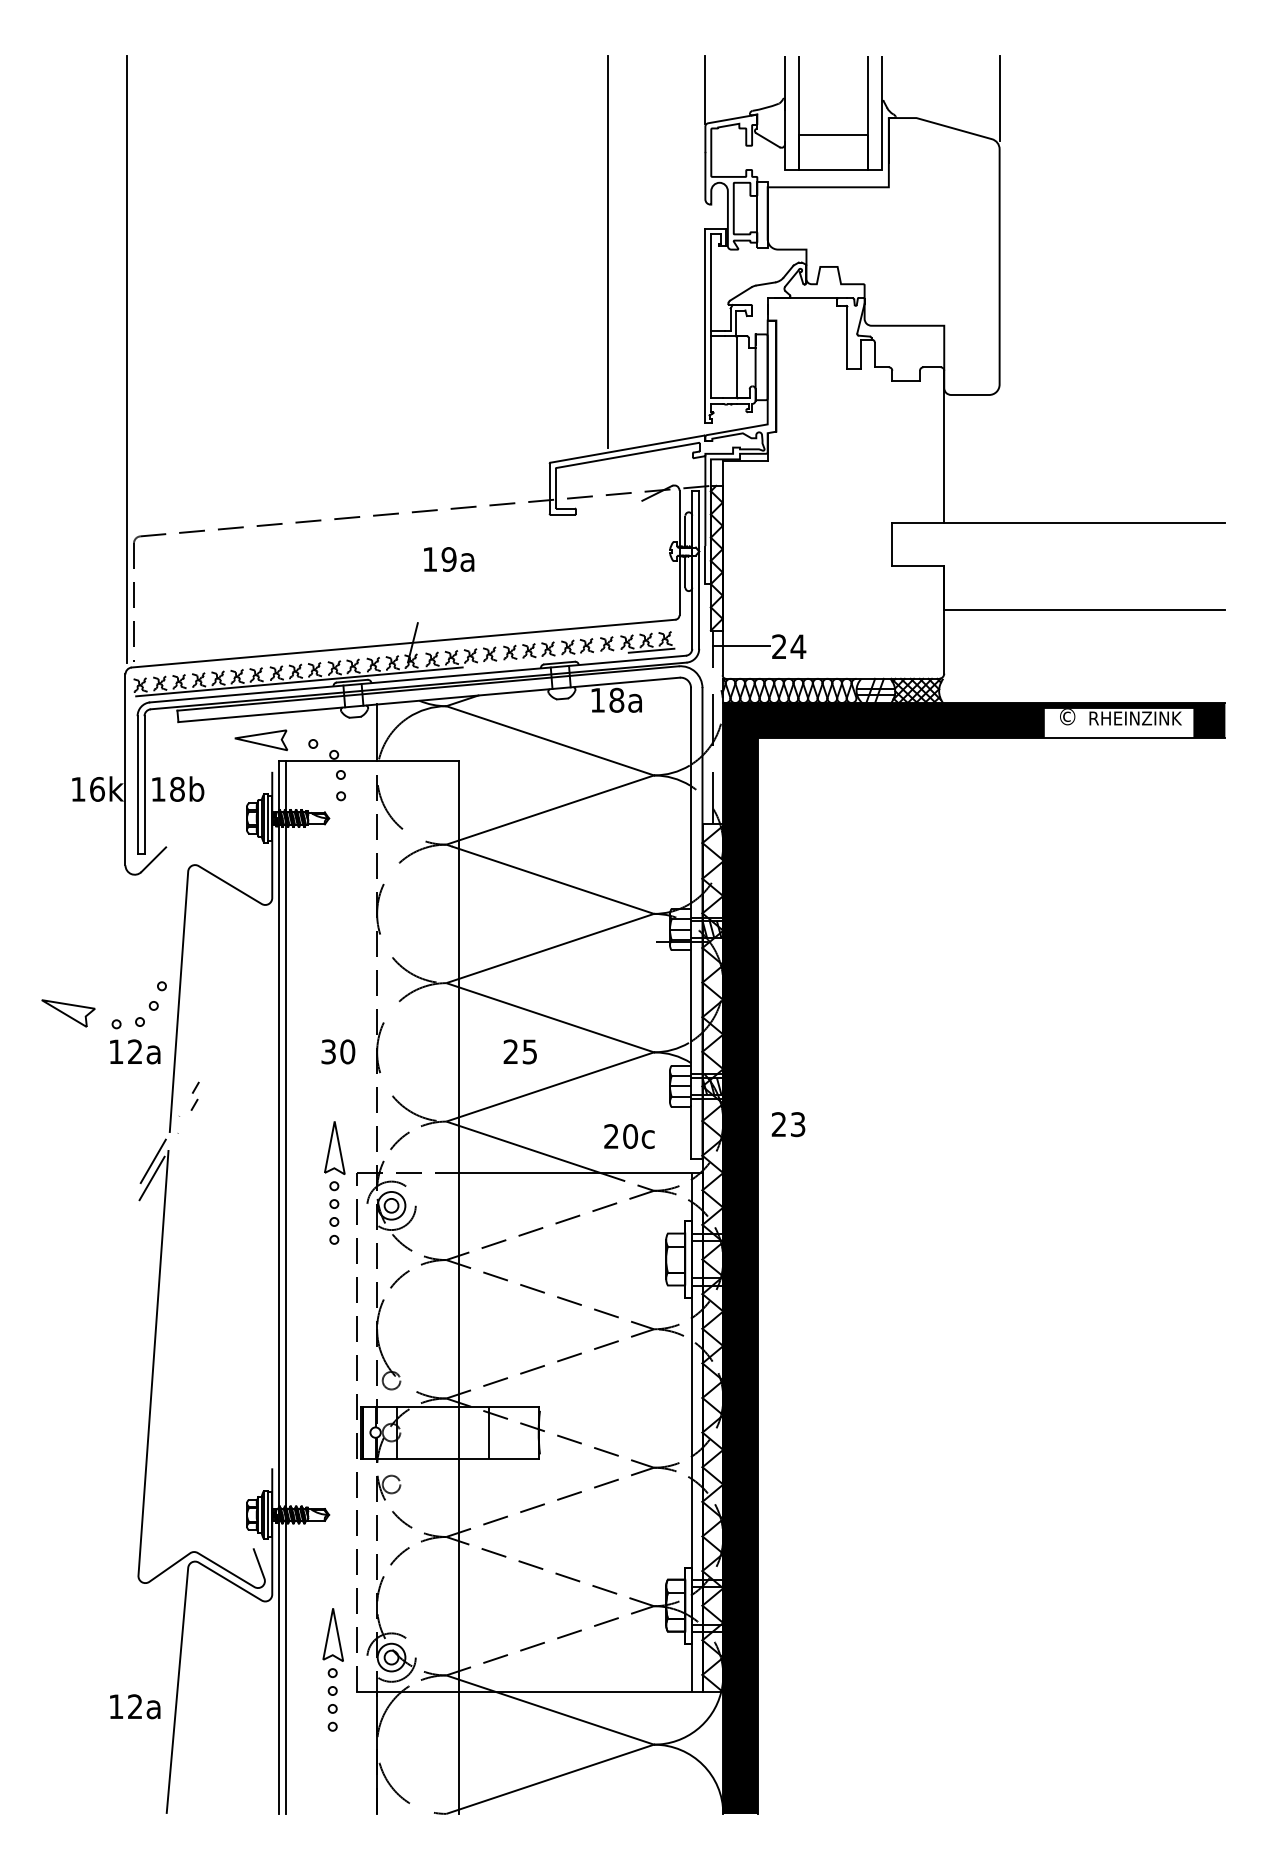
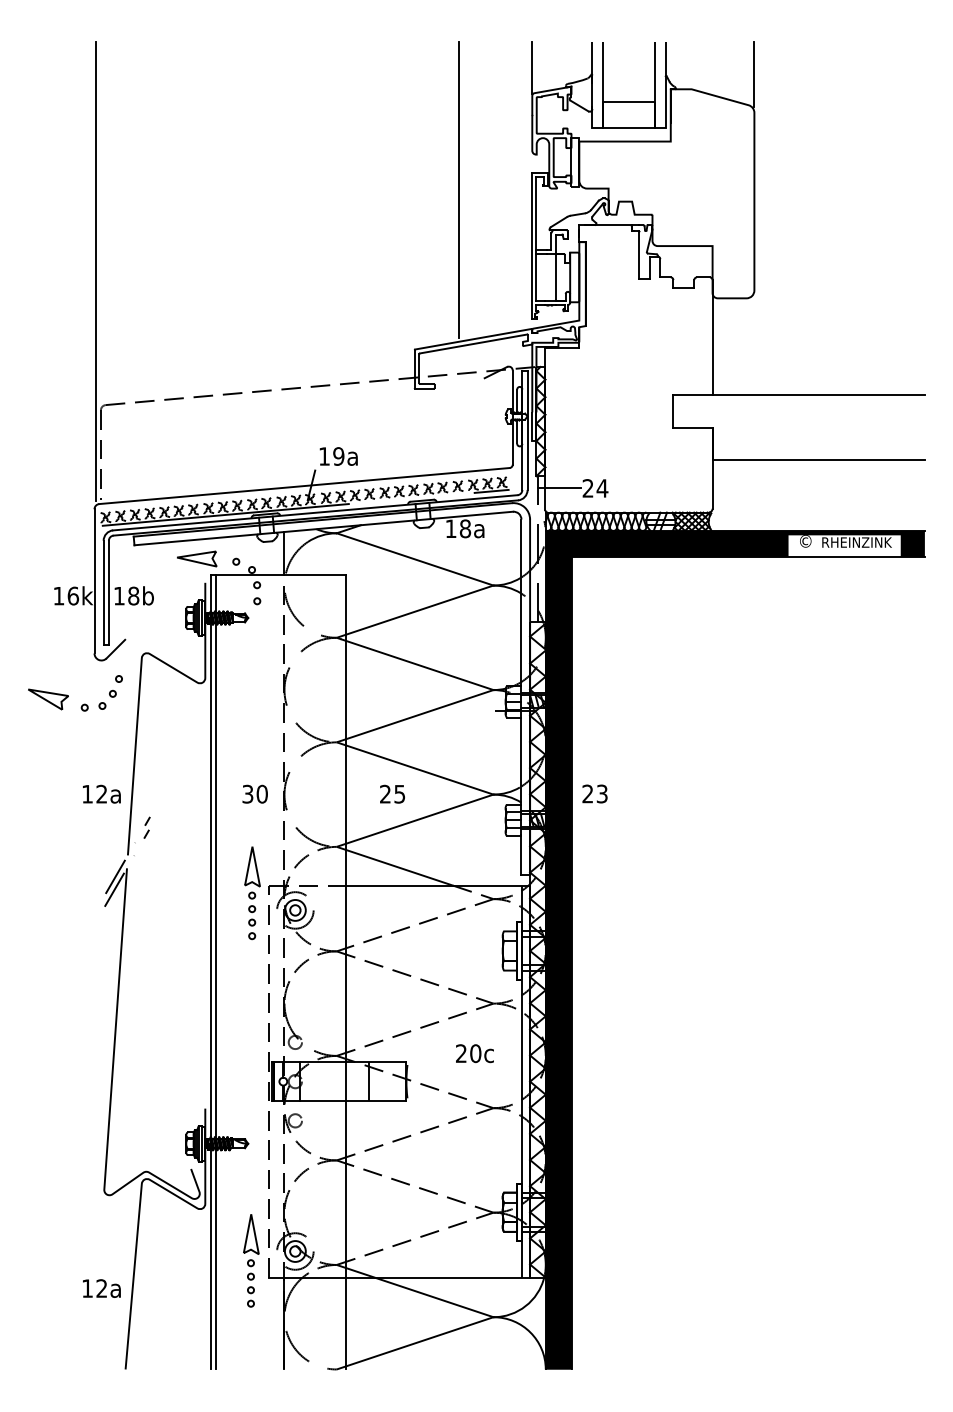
text: (449, 559) -> (339, 456), moved
part: (95, 1008) -> (68, 695), moved
text: (788, 1124) -> (595, 793), moved
text: (629, 1136) -> (474, 1053), moved

